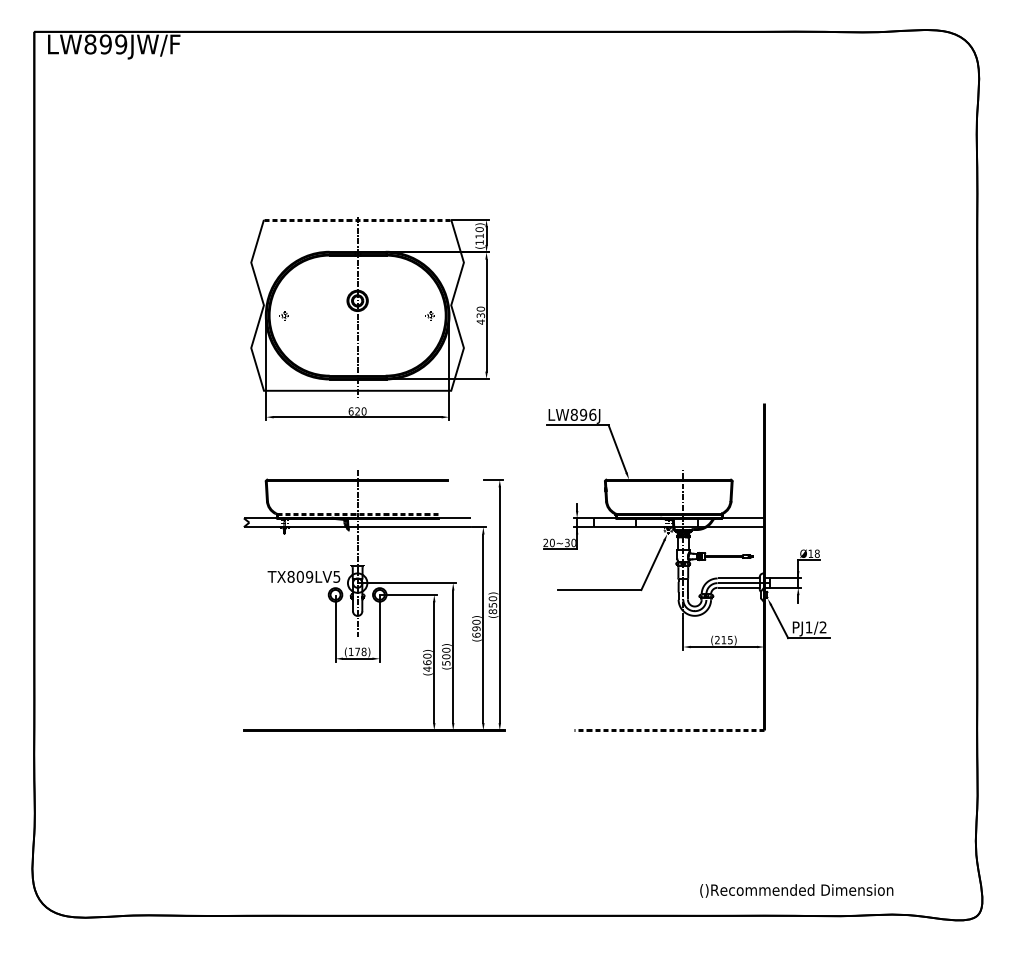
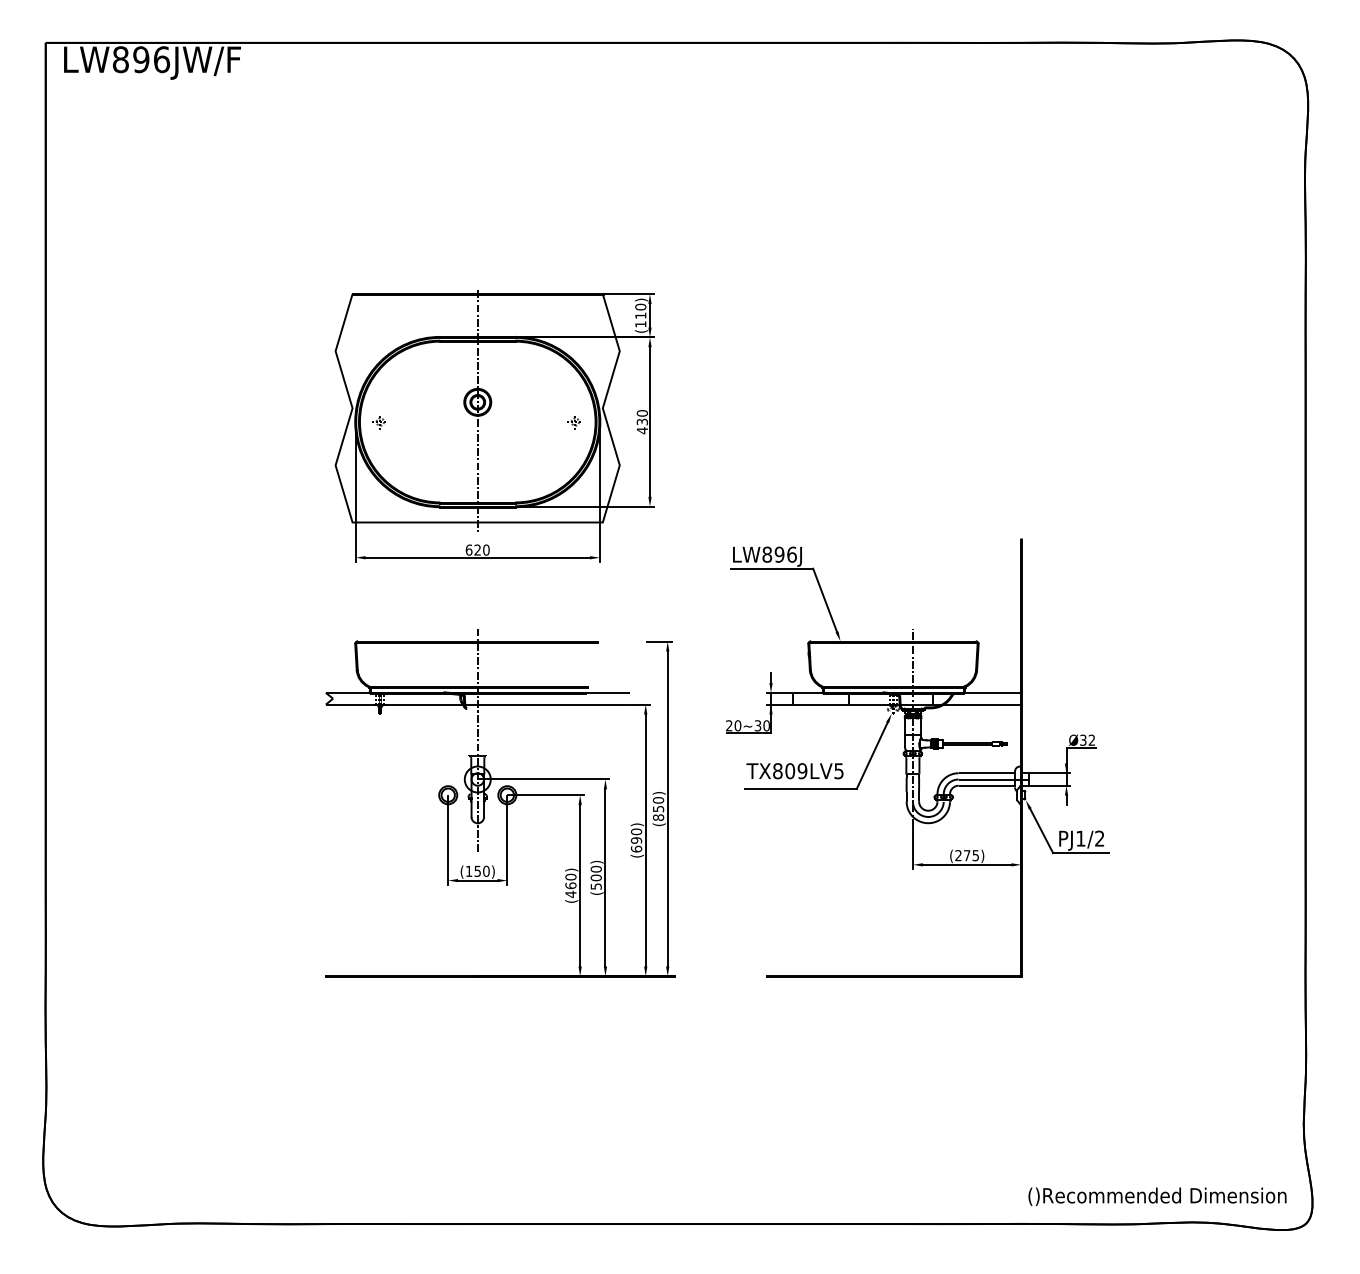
text: (120, 44) -> (161, 59), LW899JW/F -> LW896JW/F
line: (358, 220) -> (478, 294), dashed -> solid
line: (357, 513) -> (477, 686), dashed -> solid
text: (813, 553) -> (1087, 739), Ø18 -> Ø32
text: (303, 577) -> (794, 771), moved
text: (724, 640) -> (967, 855), (215) -> (275)
text: (360, 651) -> (481, 871), (178) -> (150)
line: (668, 730) -> (893, 976), dashed -> solid
text: (796, 890) -> (1157, 1196), moved

